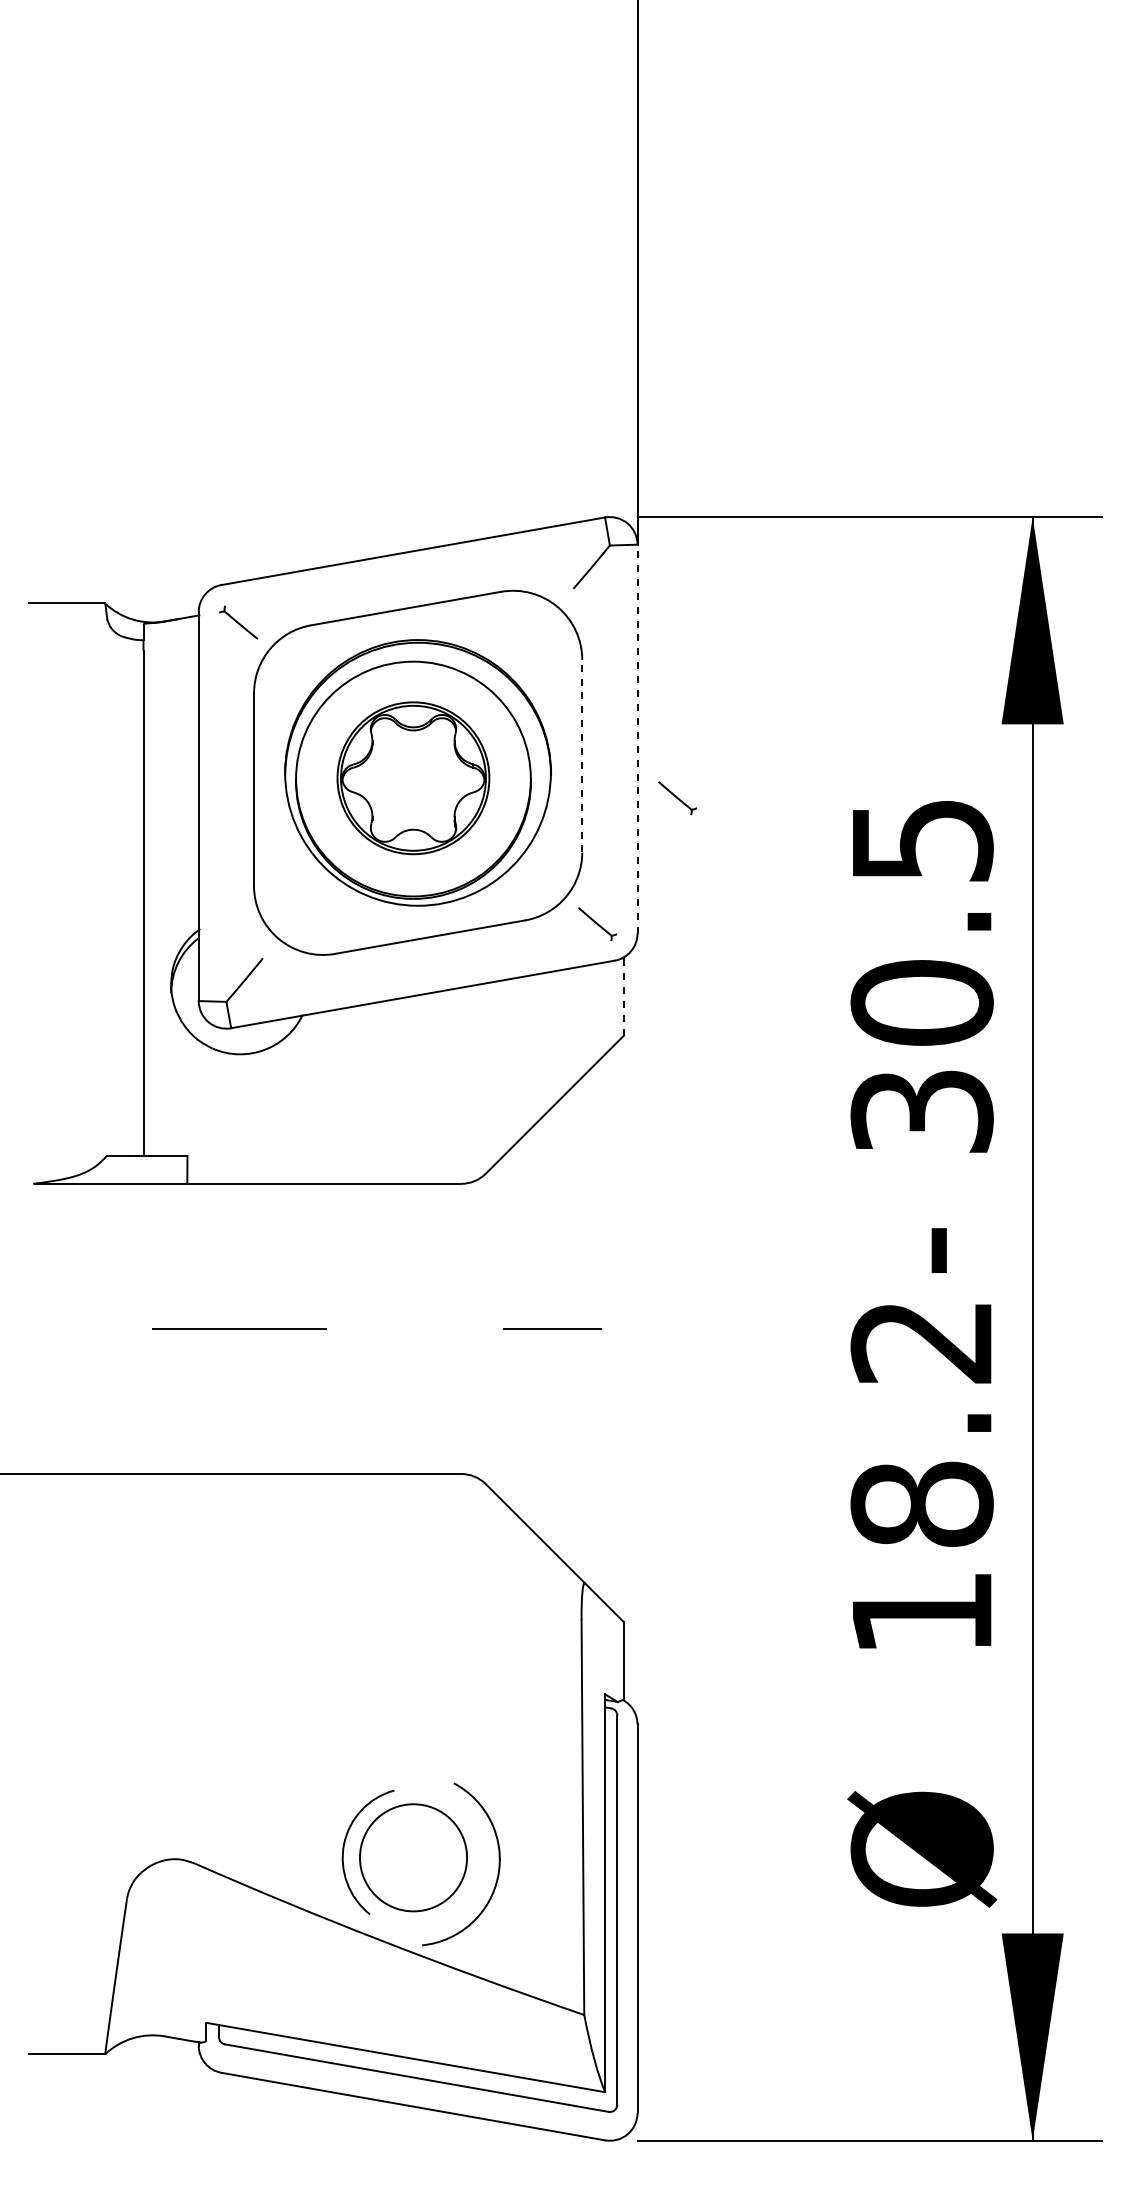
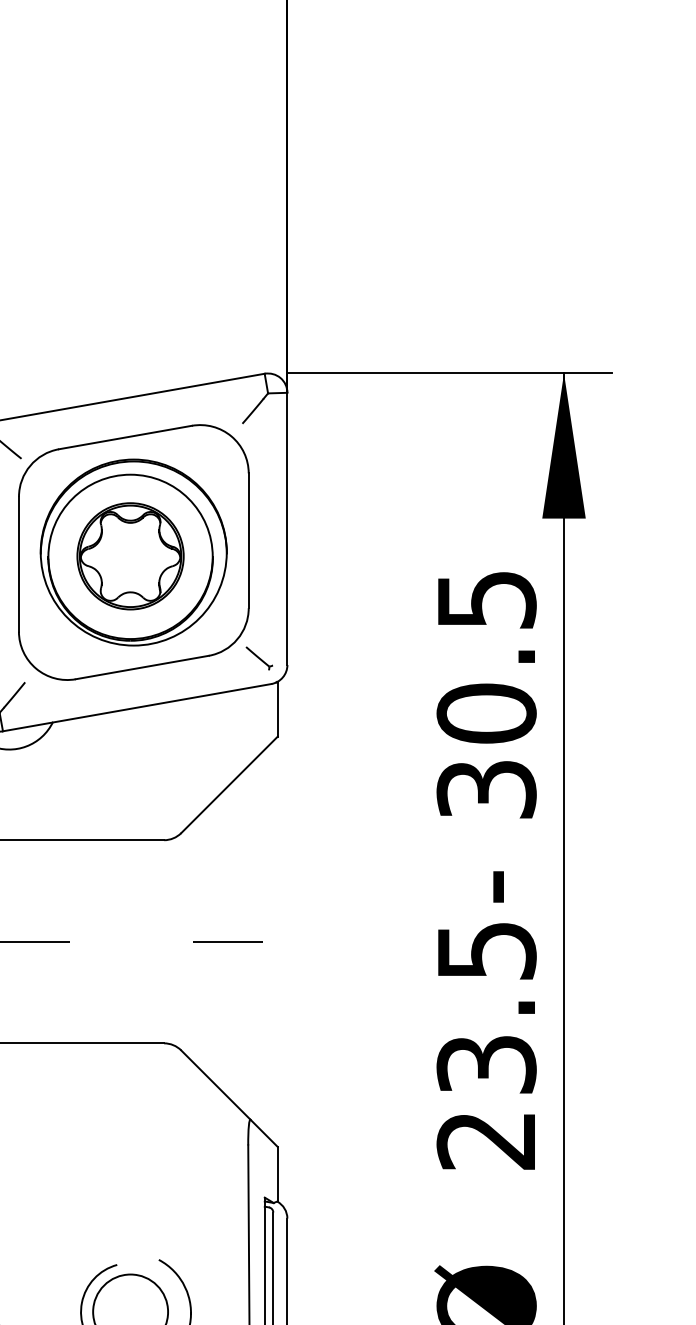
line: (637, 738) -> (287, 528), dashed -> solid
line: (582, 755) -> (248, 540), dashed -> solid
part: (677, 798) -> (315, 570), removed
line: (623, 997) -> (277, 709), dashed -> solid
text: (921, 1478) -> (486, 1046), 18.2 -> 23.5

